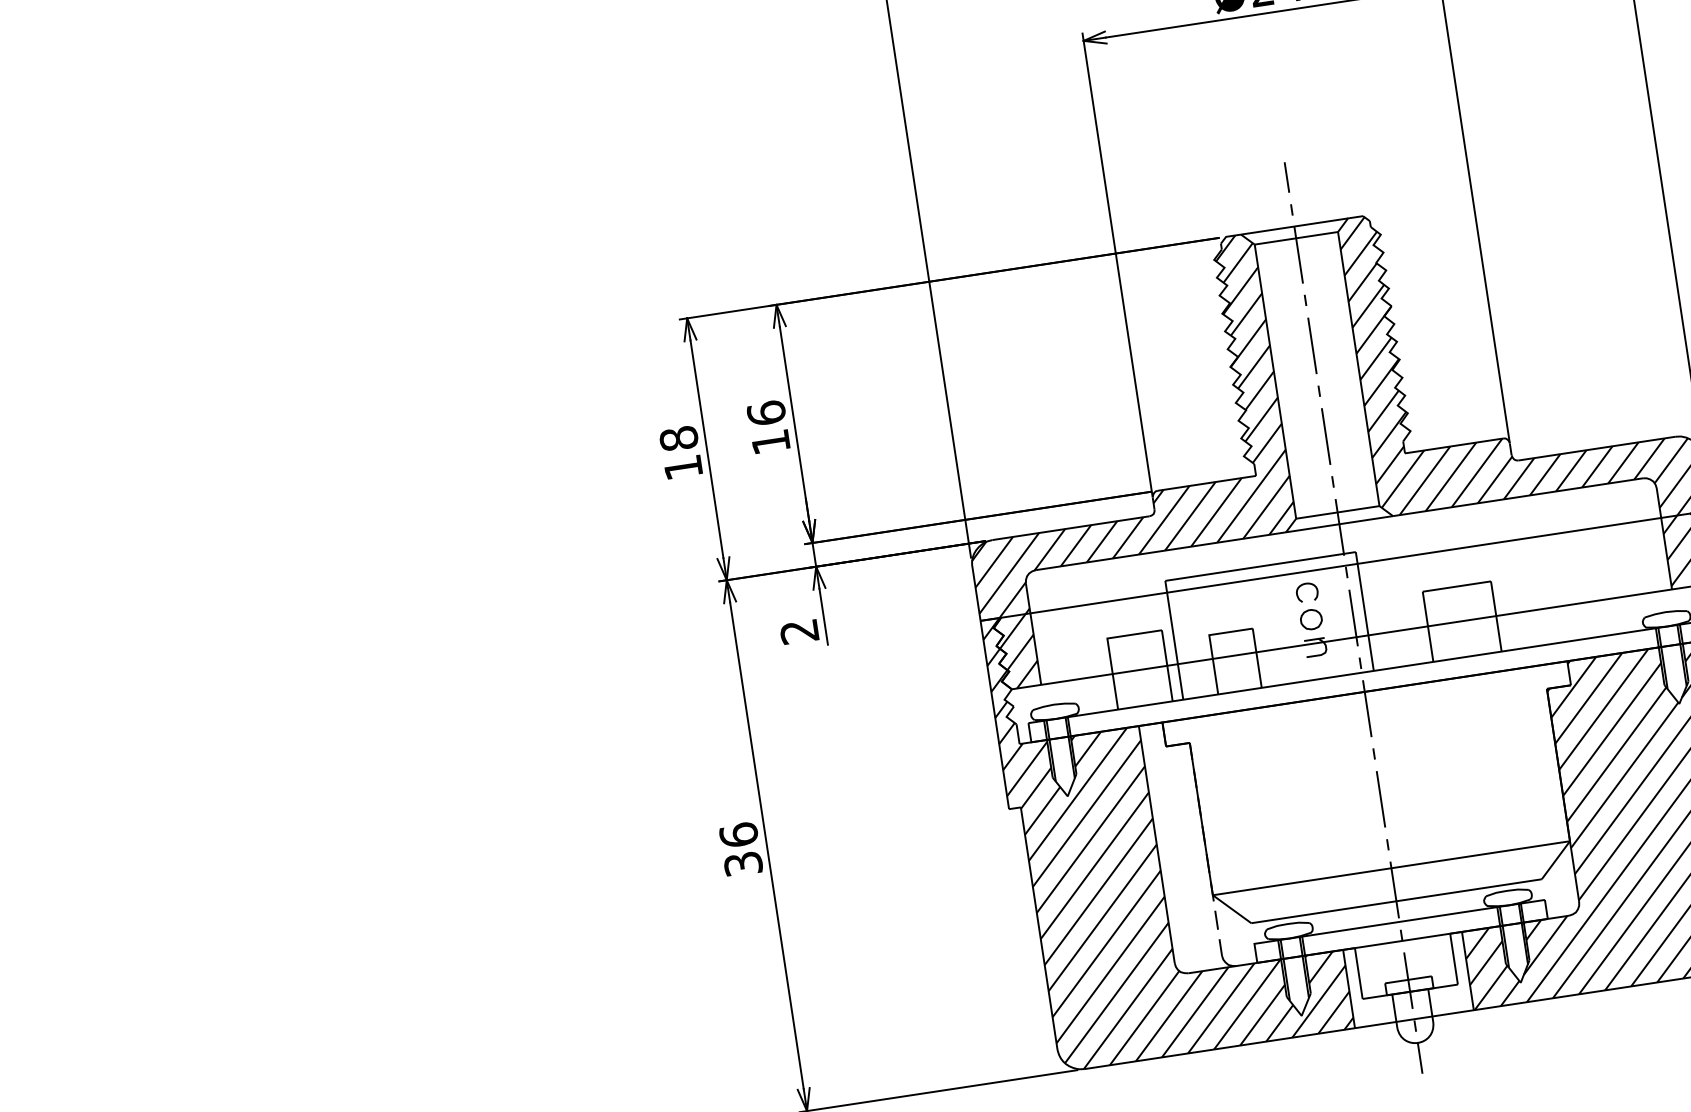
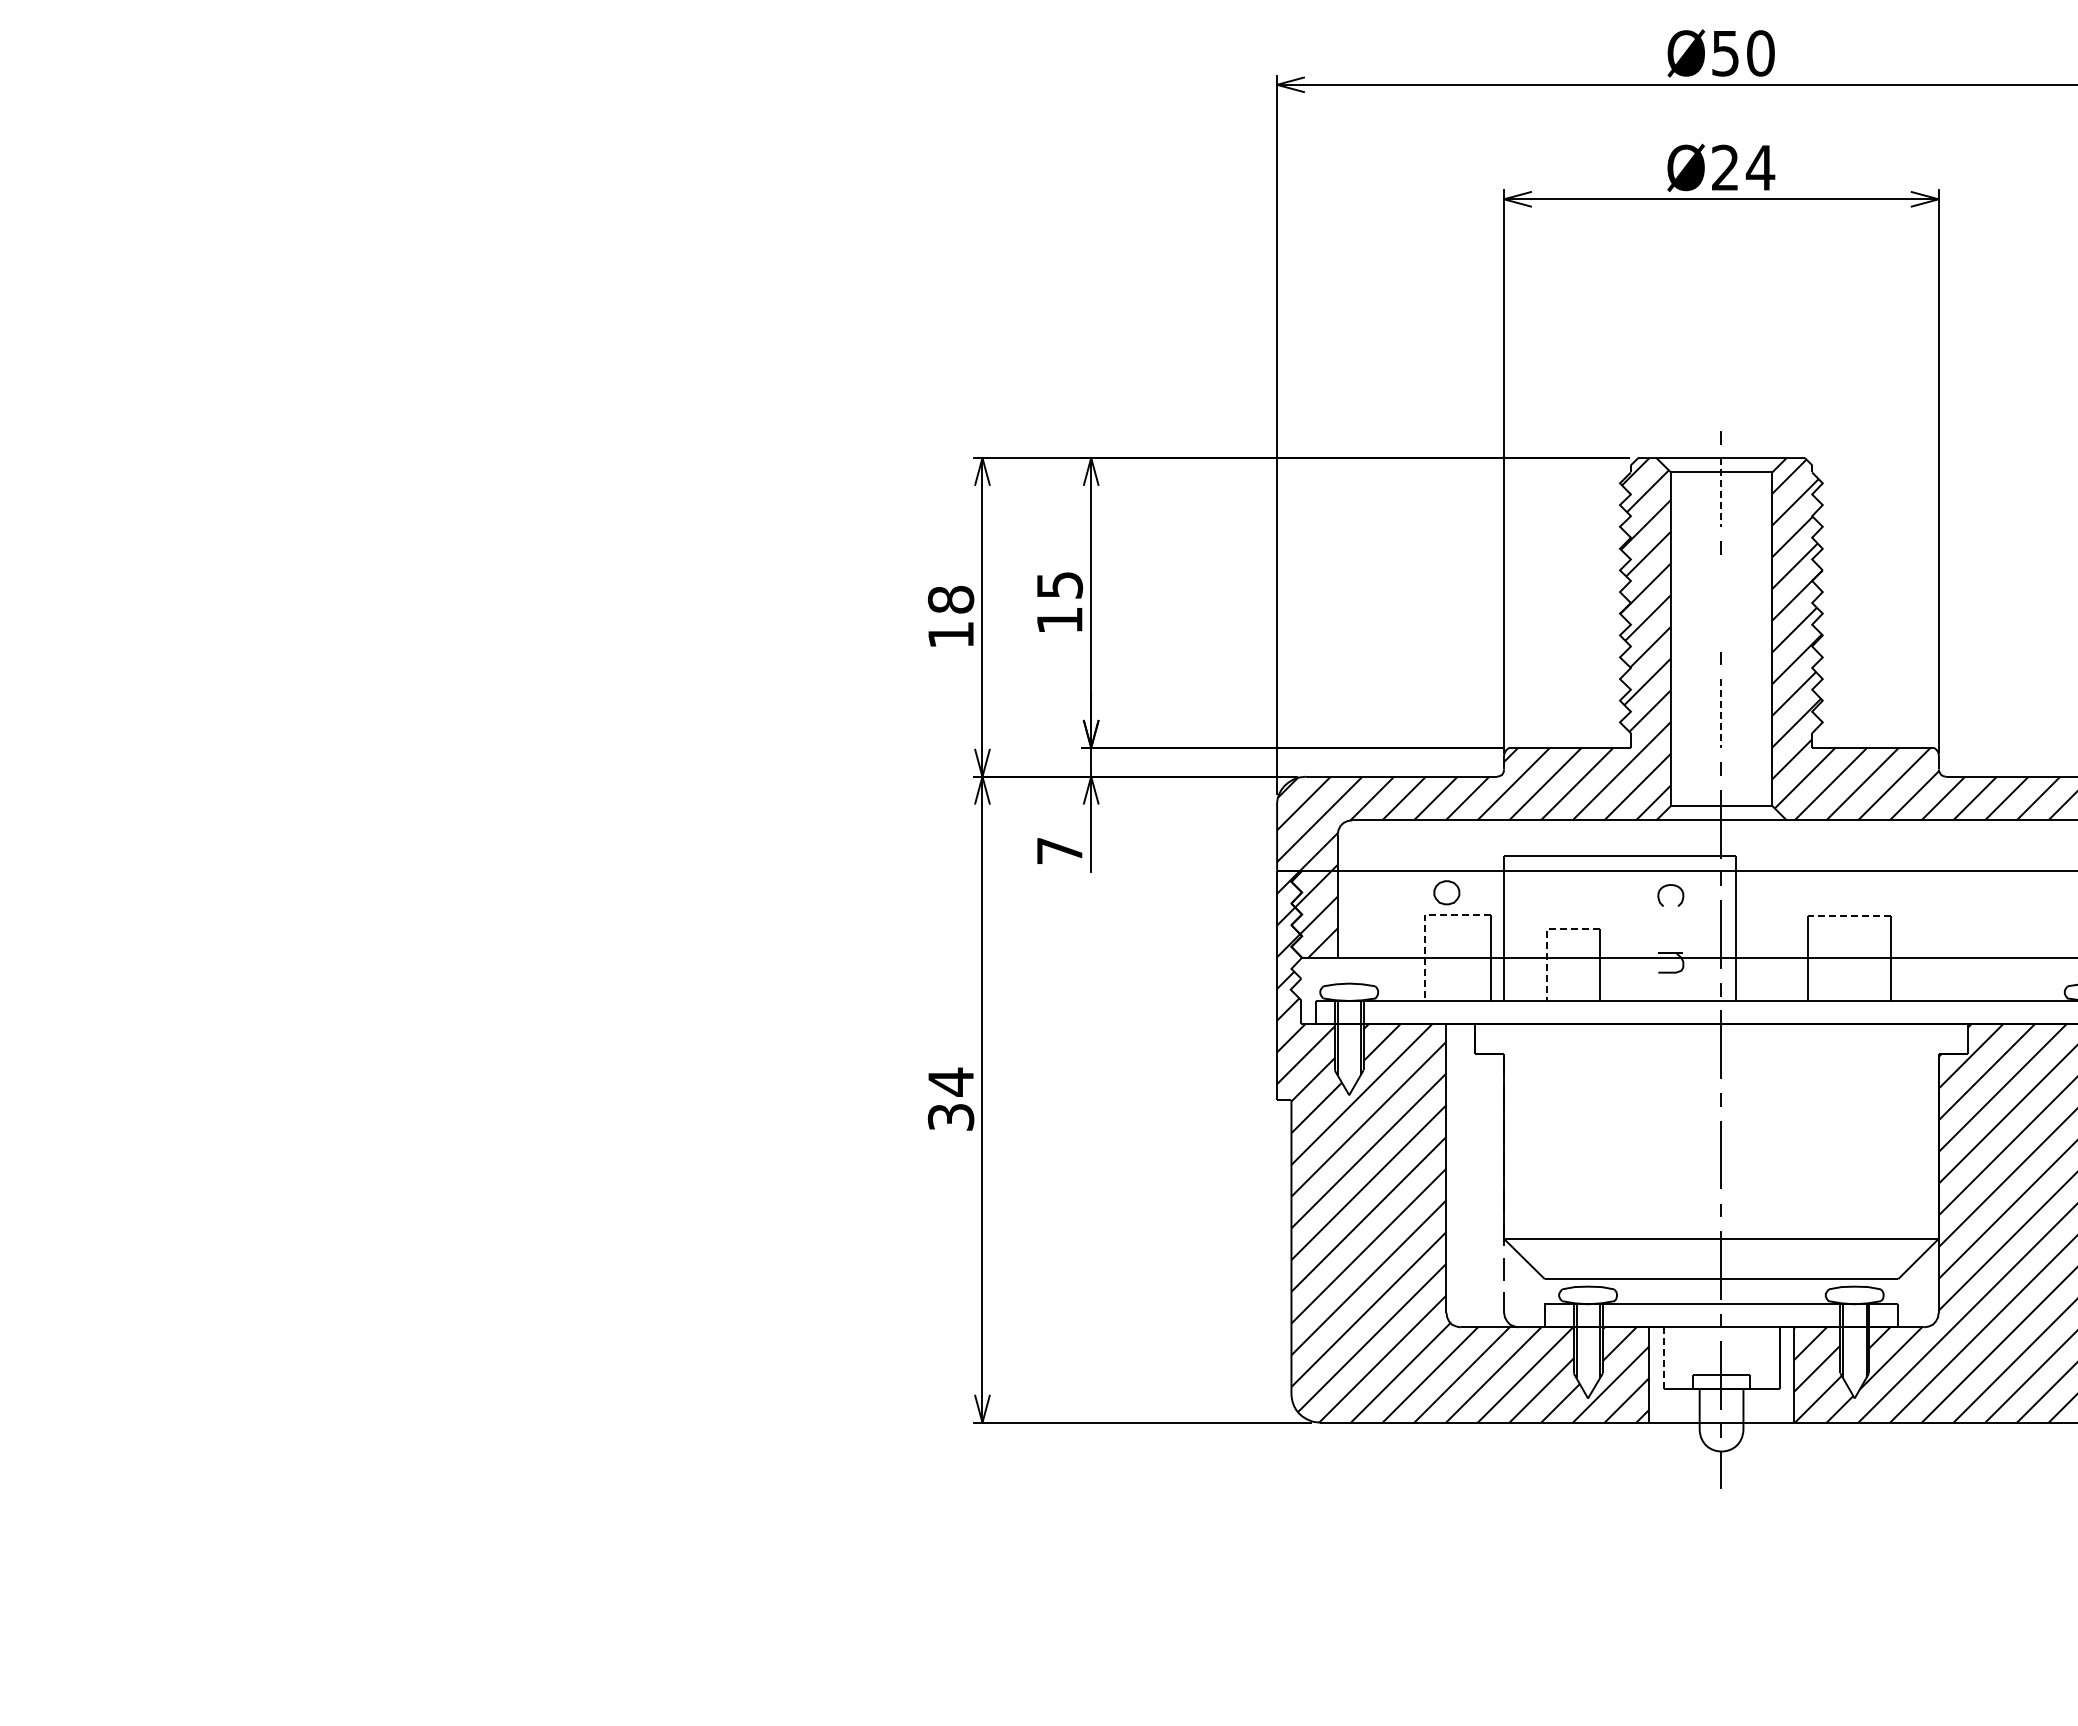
line: (1286, 177) -> (1720, 398), removed
line: (1298, 254) -> (1721, 492), solid -> dashed
line: (1311, 346) -> (1720, 603), removed
text: (766, 412) -> (1059, 584), 16 -> 15
line: (1326, 436) -> (1721, 713), solid -> dashed
line: (1456, 586) -> (1849, 915), solid -> dashed
part: (1311, 619) -> (1446, 892), moved
text: (799, 632) -> (1059, 851), 2 -> 7
line: (1210, 643) -> (1546, 938), solid -> dashed
line: (1108, 646) -> (1424, 924), solid -> dashed
text: (738, 834) -> (950, 1081), 36 -> 34
line: (1358, 973) -> (1663, 1358), solid -> dashed

